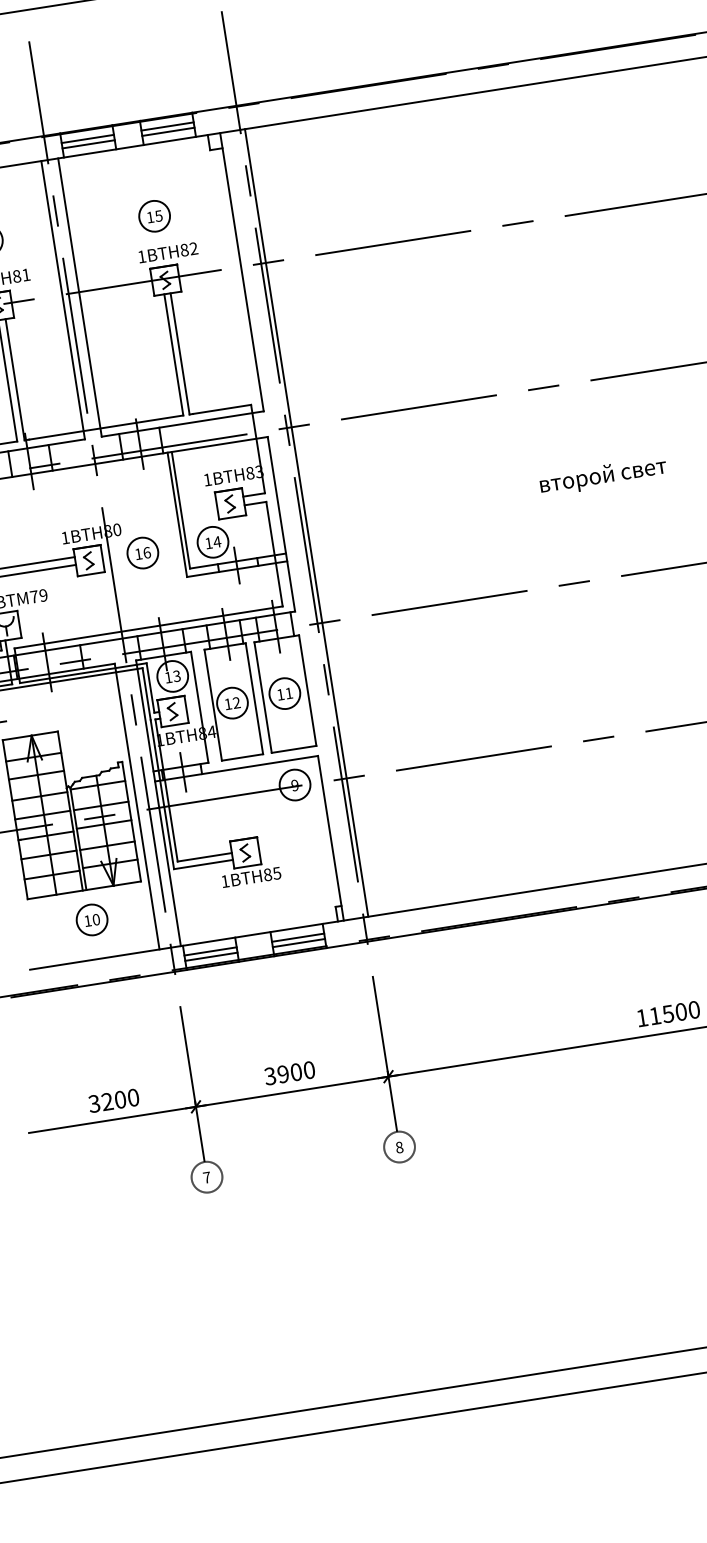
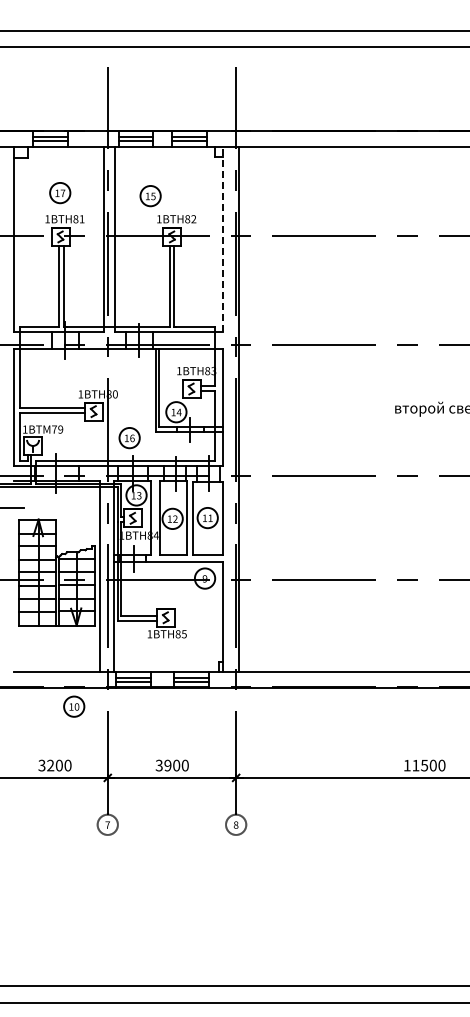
part: (154, 216) -> (150, 196), moved
line: (241, 272) -> (222, 239), solid -> dashed
part: (142, 553) -> (129, 438), moved
part: (92, 919) -> (74, 706), moved

